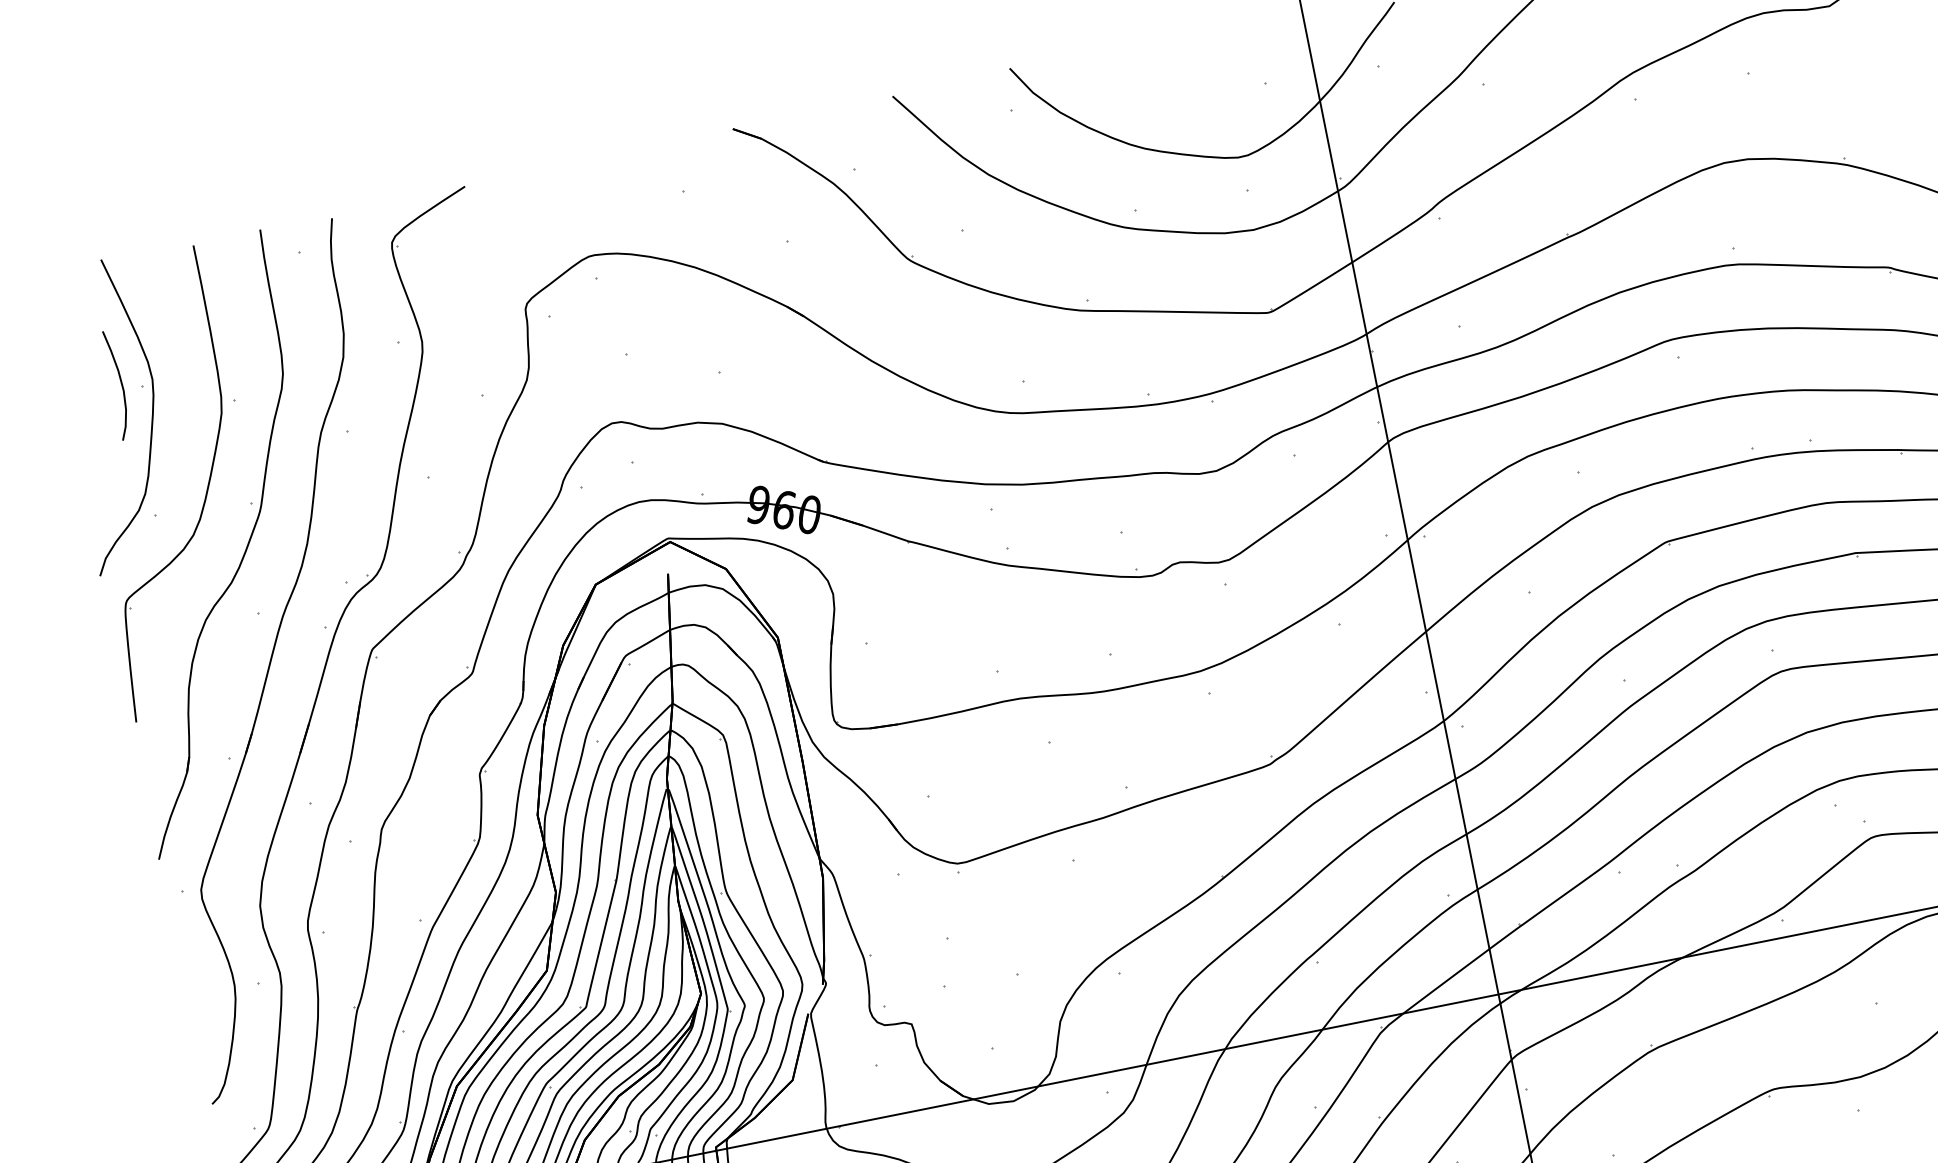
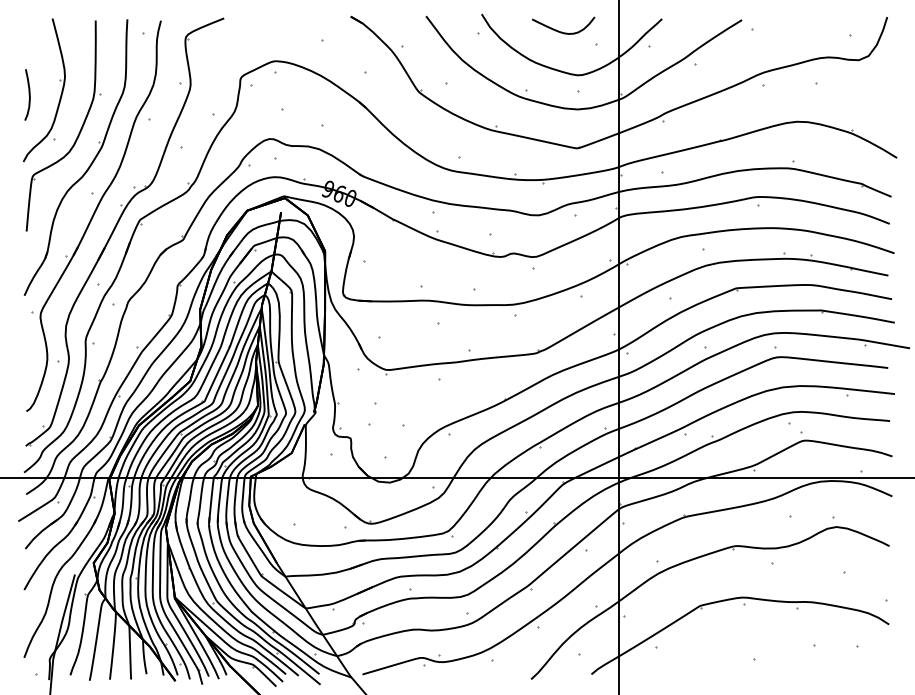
curve: (1188, 70) -> (562, 31), added
curve: (119, 383) -> (28, 94), moved

